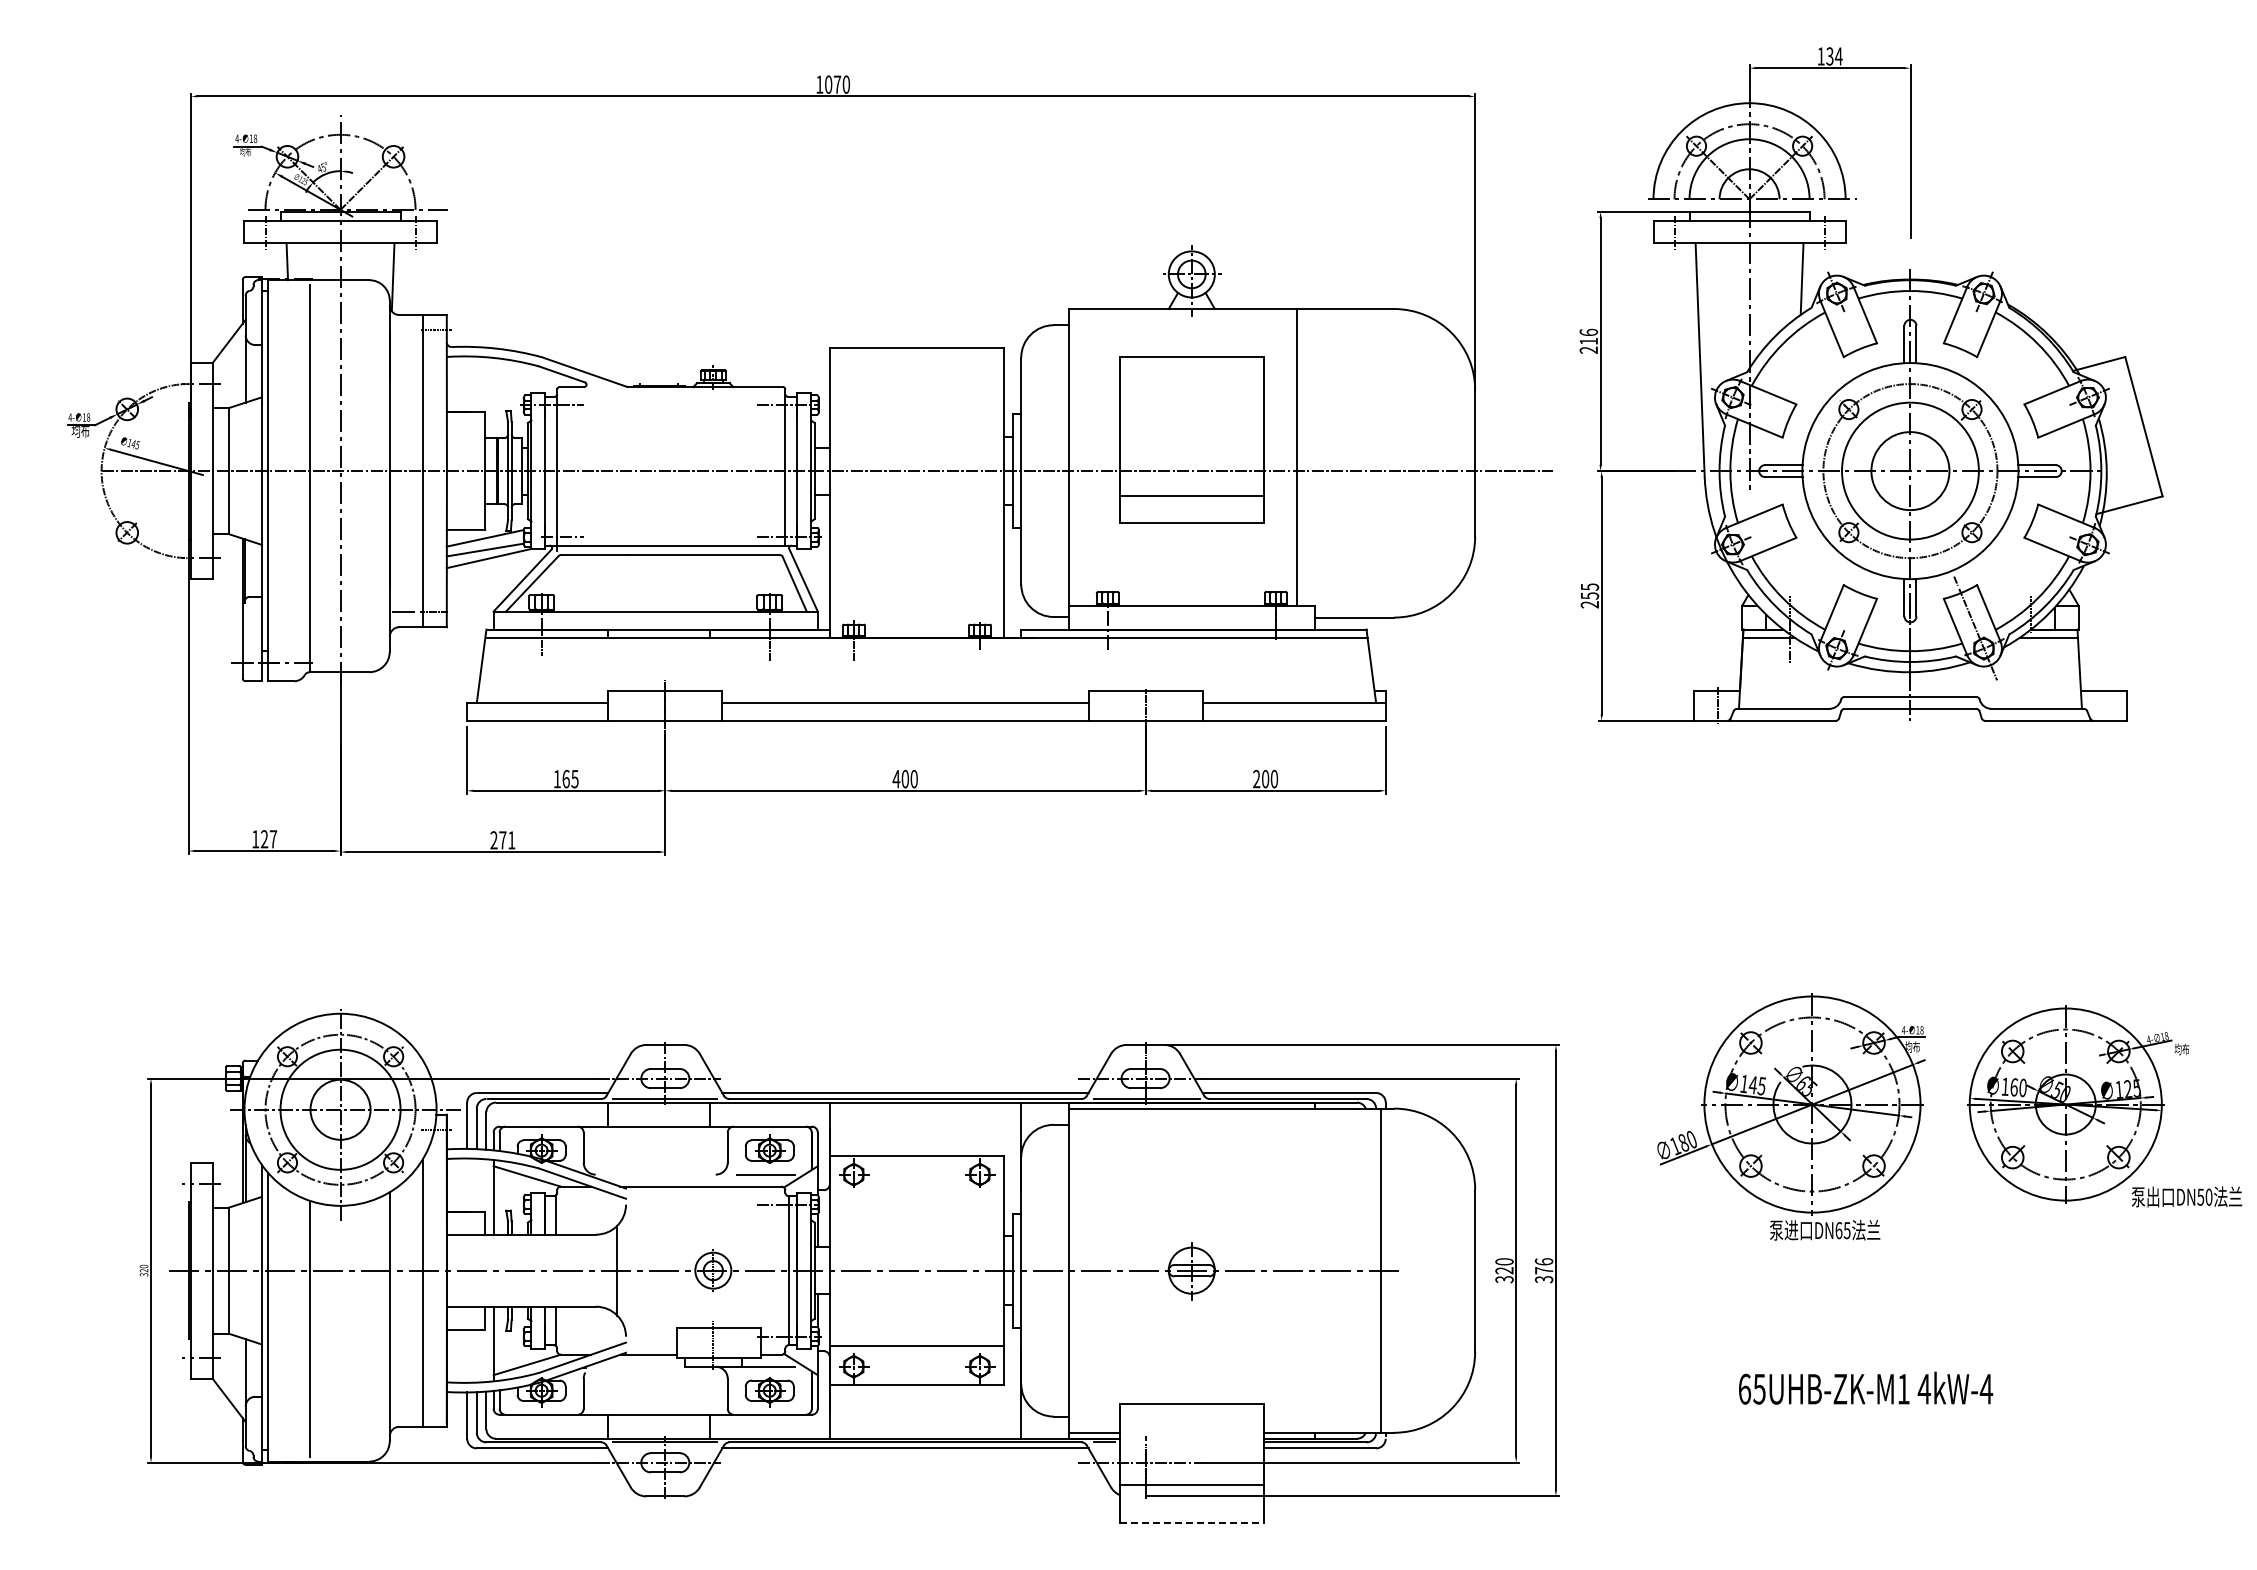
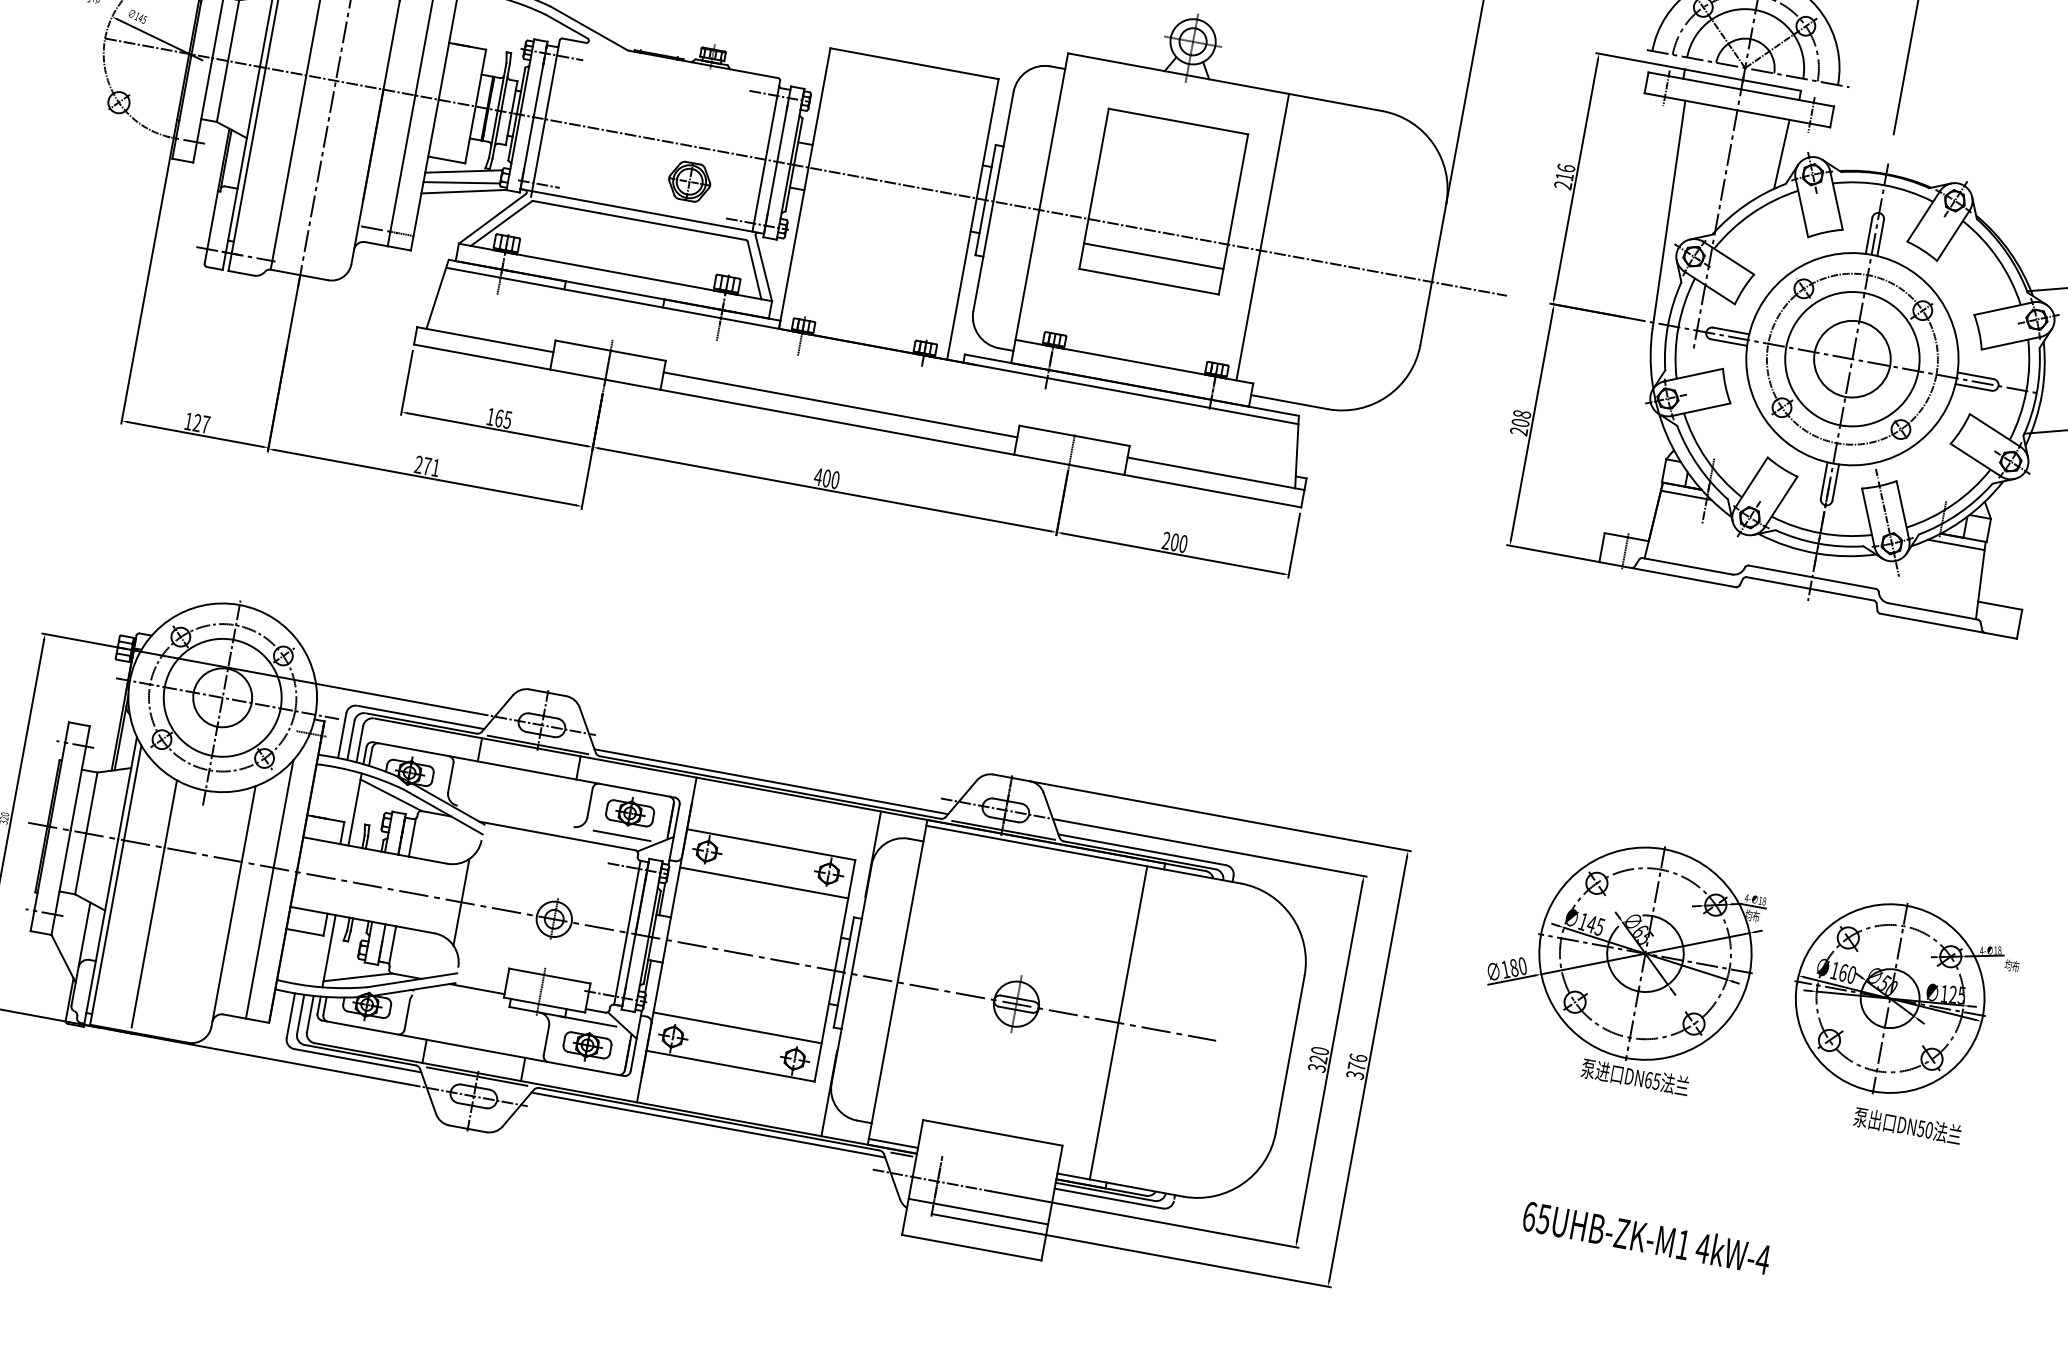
part: (713, 507) -> (689, 182), added
text: (1589, 591) -> (1521, 418), 255 -> 208
line: (916, 1195) -> (763, 882), added
text: (2186, 1196) -> (1907, 1125), moved
line: (1381, 1270) -> (1118, 1022), moved
line: (1192, 1522) -> (972, 1247), dashed -> solid

